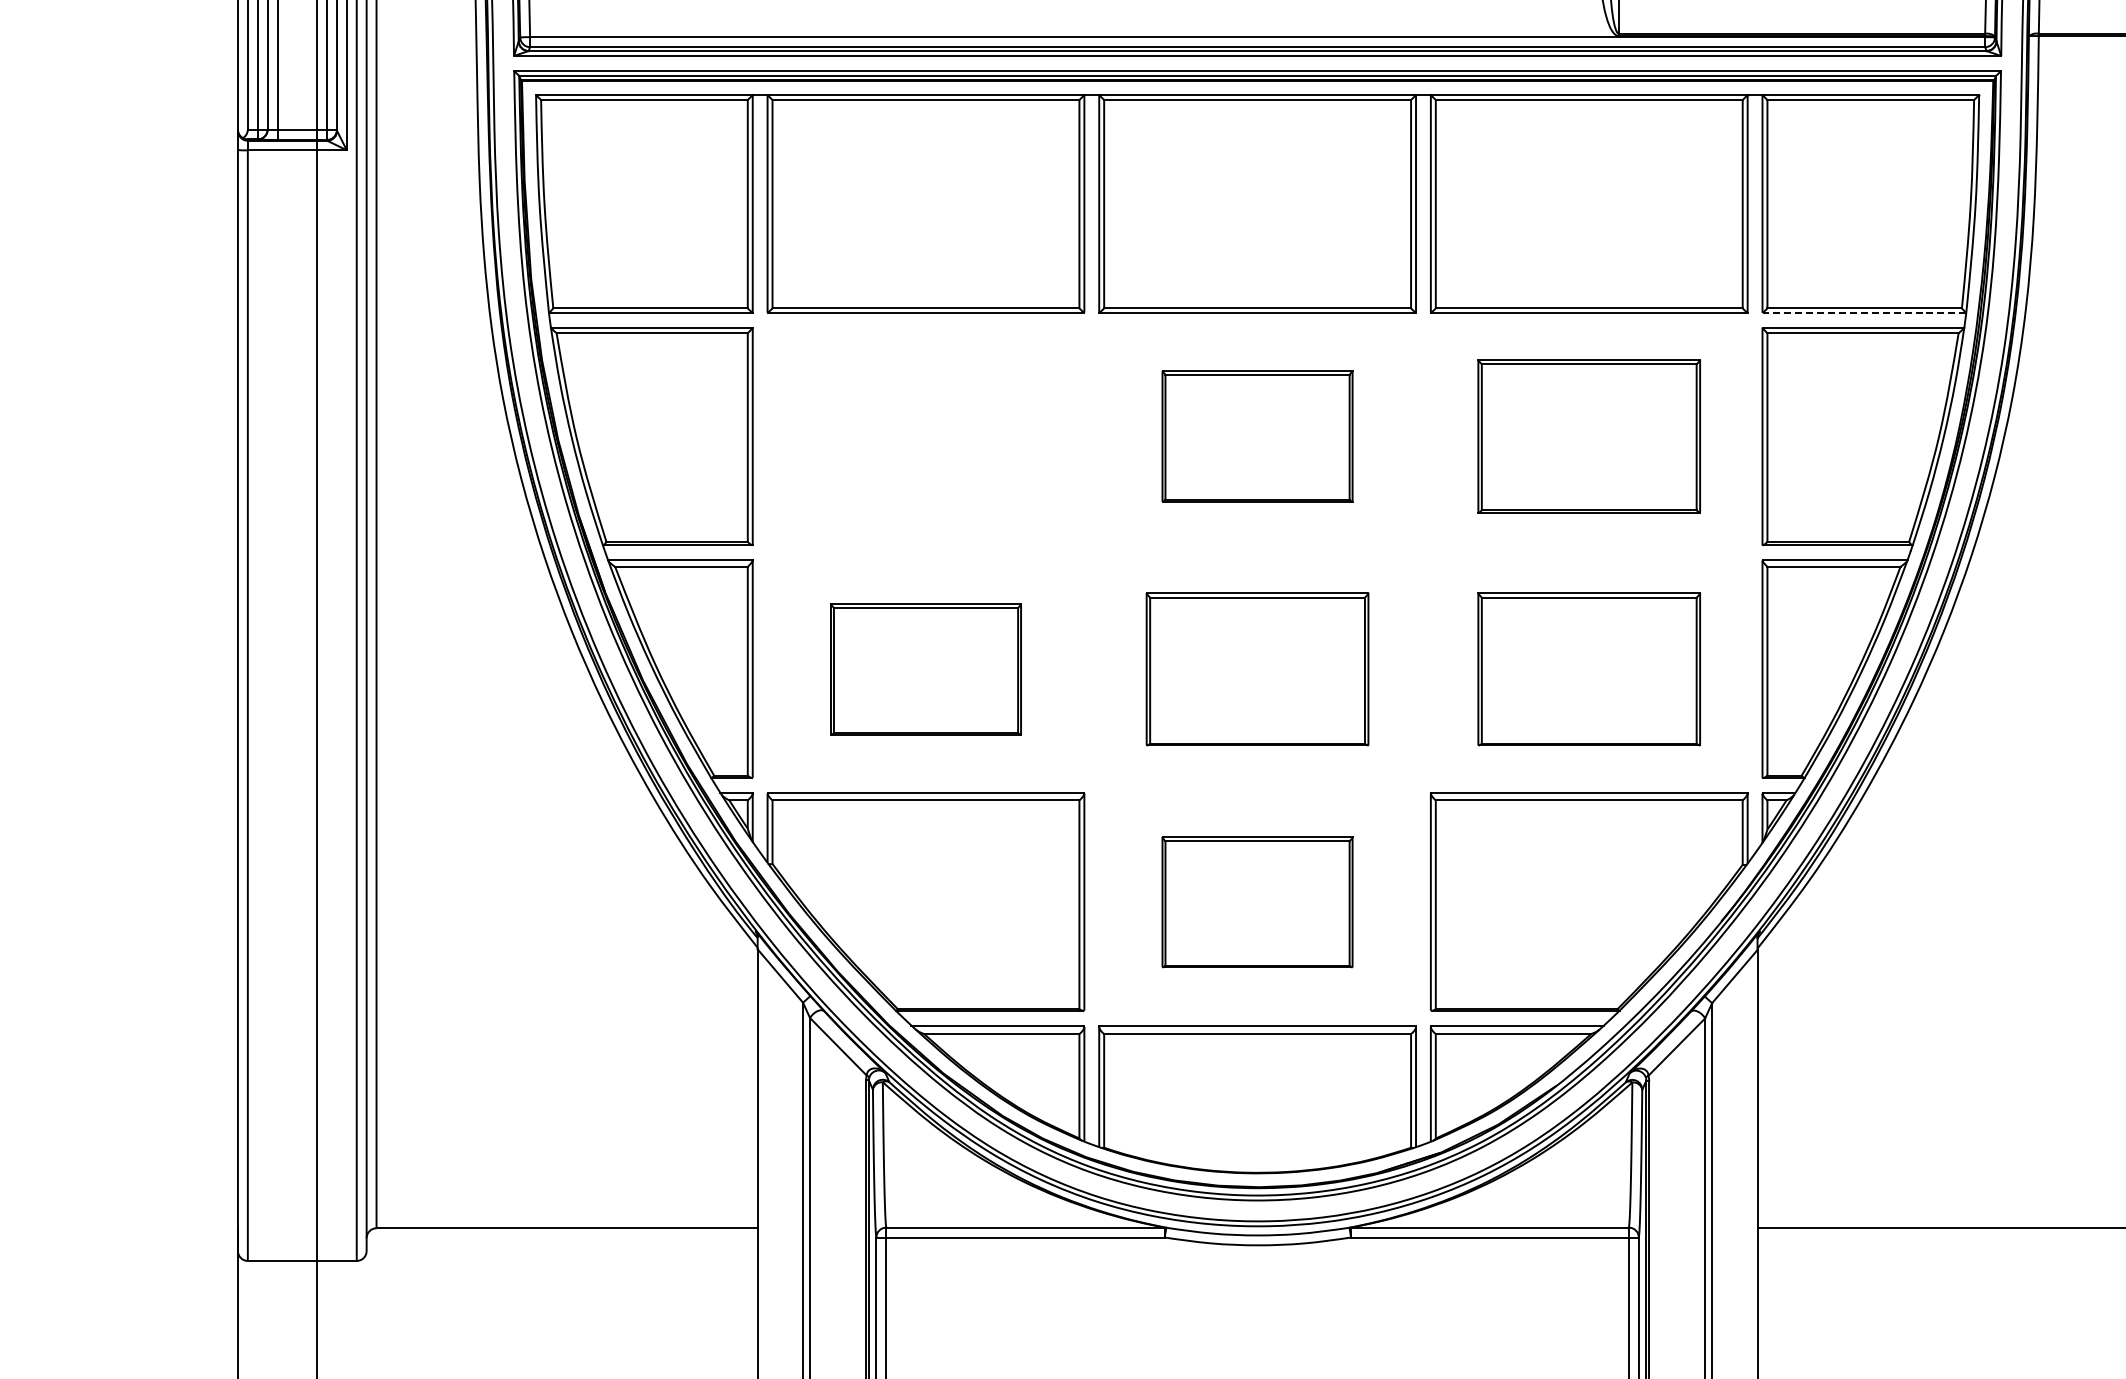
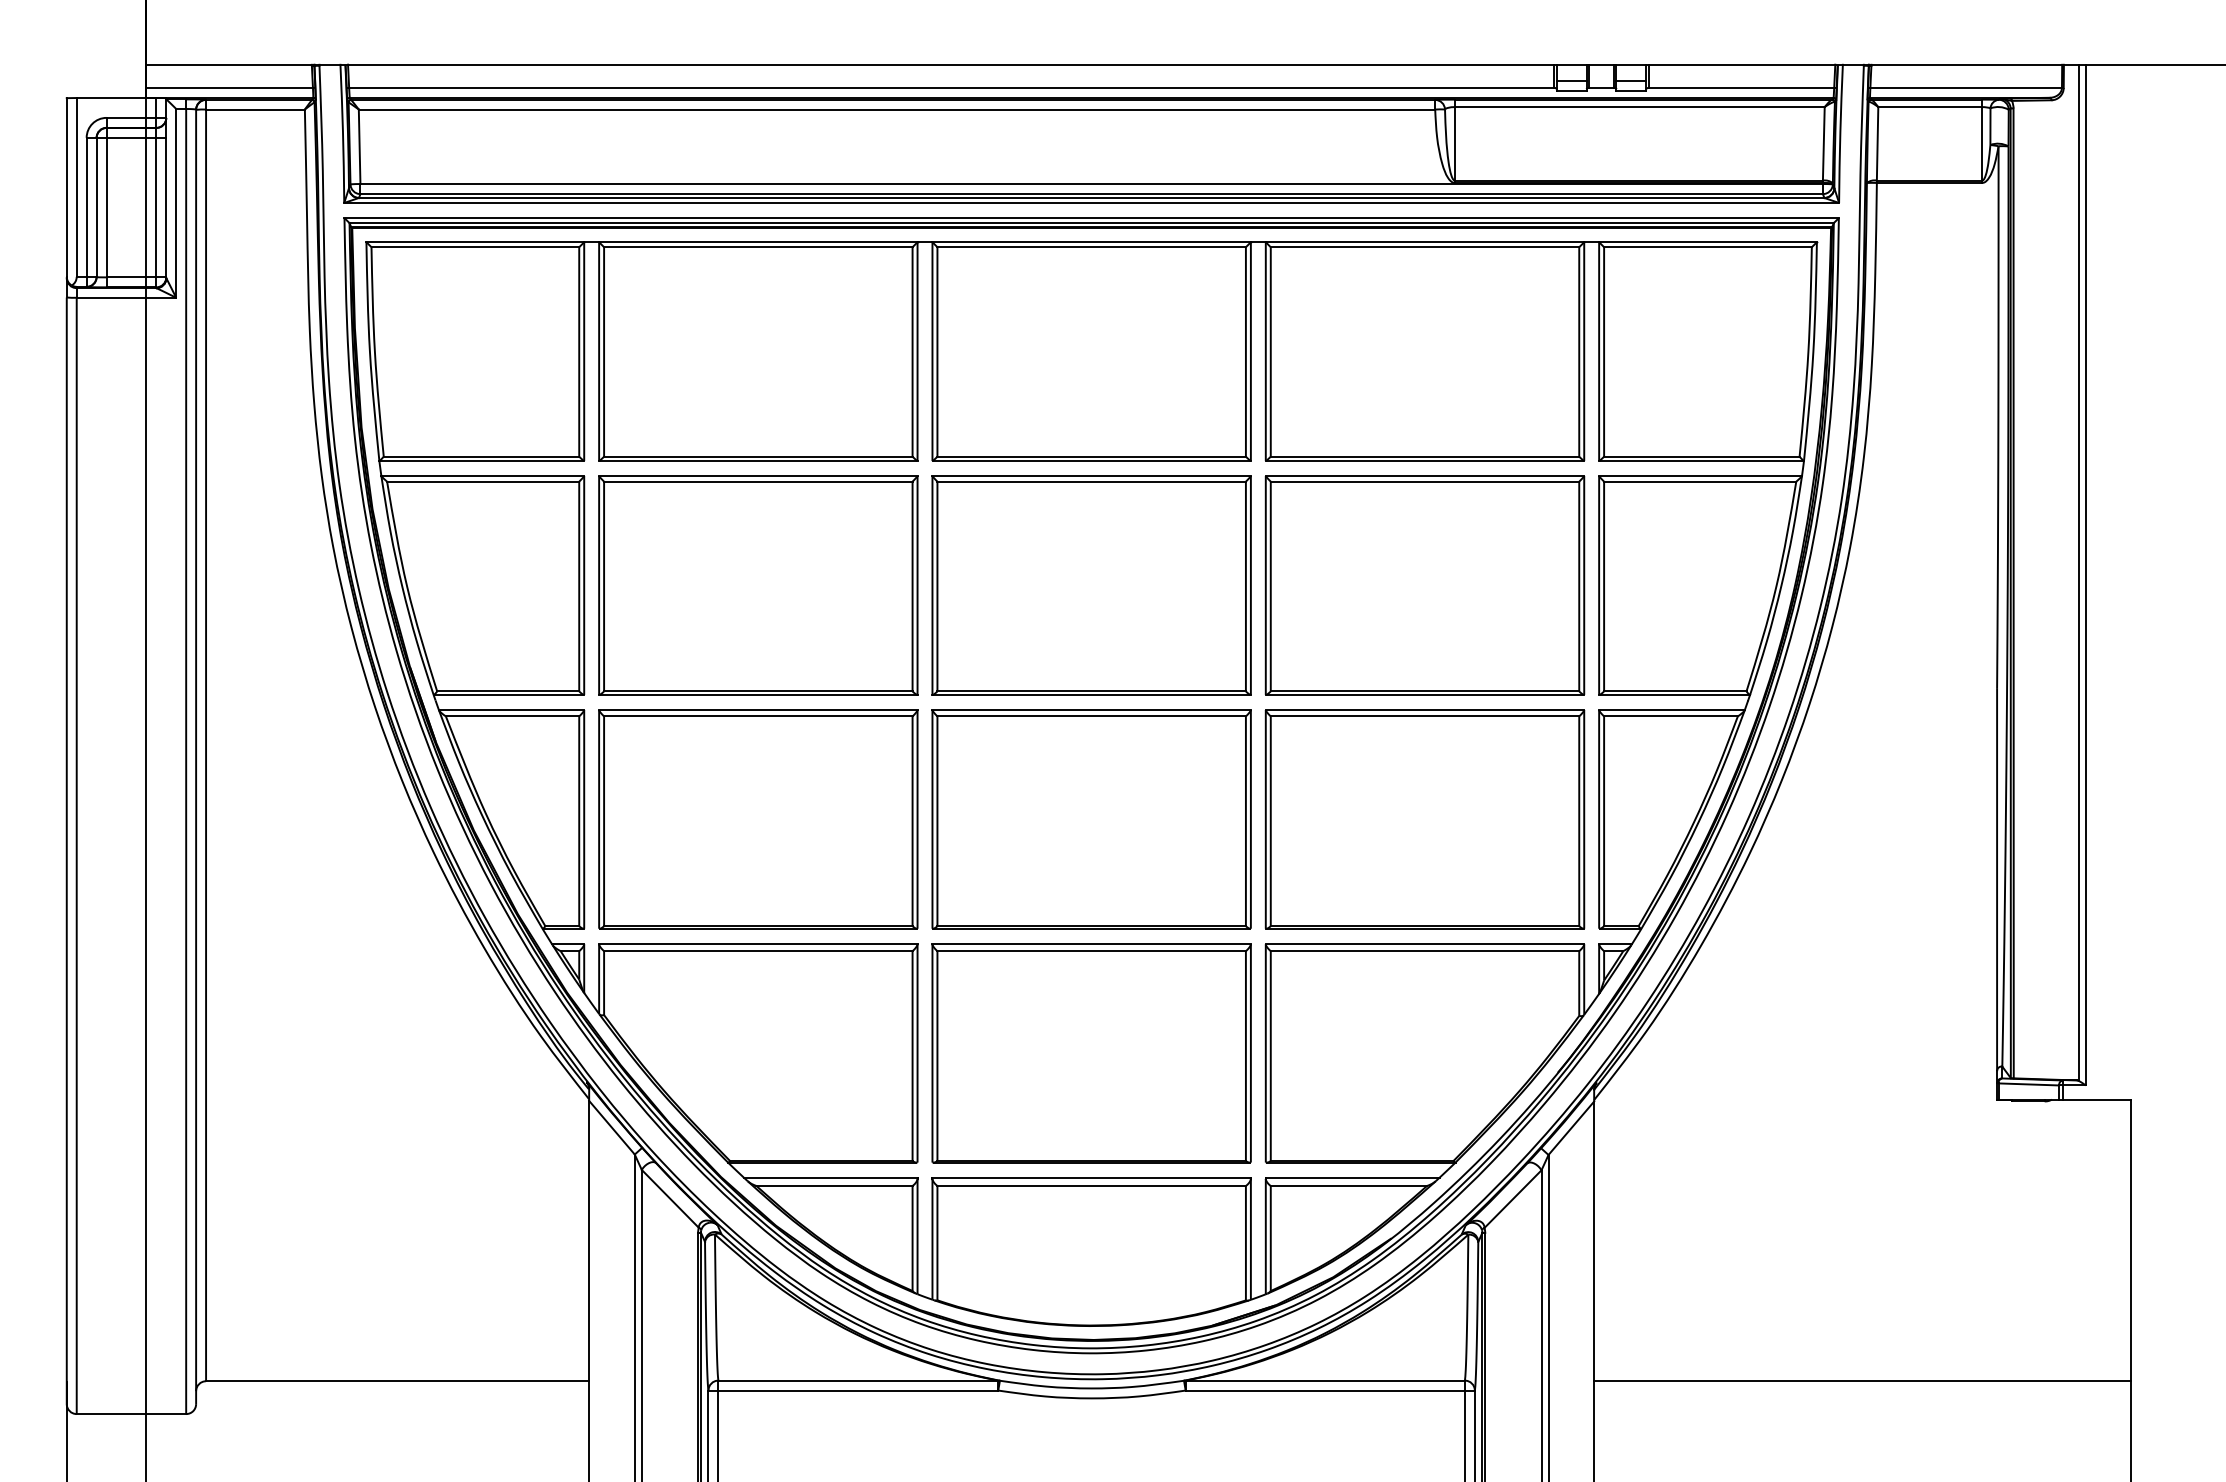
line: (1864, 313) -> (1701, 461), dashed -> solid
part: (926, 436) -> (758, 585), added
part: (1257, 436) -> (1091, 585), size x1.67
part: (1588, 436) -> (1424, 585), size x1.43
part: (926, 669) -> (758, 819), size x1.67
part: (1257, 669) -> (1091, 819), size x1.43
part: (1588, 669) -> (1424, 819), size x1.43
part: (1257, 902) -> (1091, 1053), size x1.67

